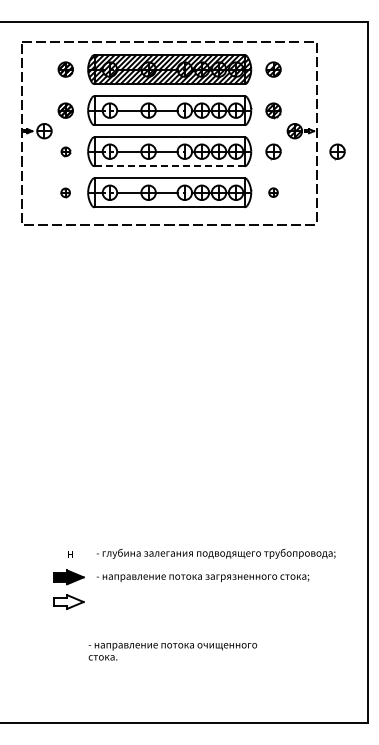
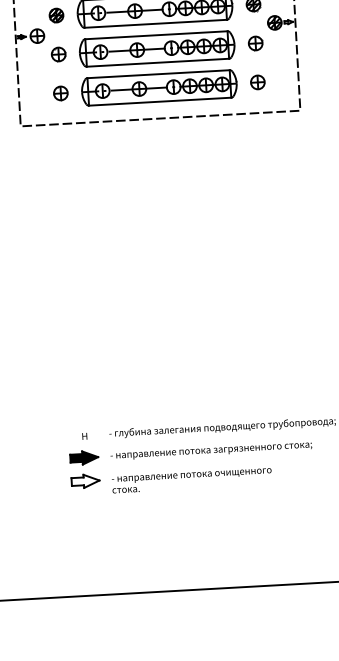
part: (65, 151) -> (58, 54), size x1.67
part: (337, 151) -> (316, 39), removed
line: (170, 166) -> (158, 62), dashed -> solid
part: (65, 192) -> (60, 93), size x1.67
part: (273, 192) -> (257, 82), size x1.67
text: (172, 651) -> (191, 480), moved

